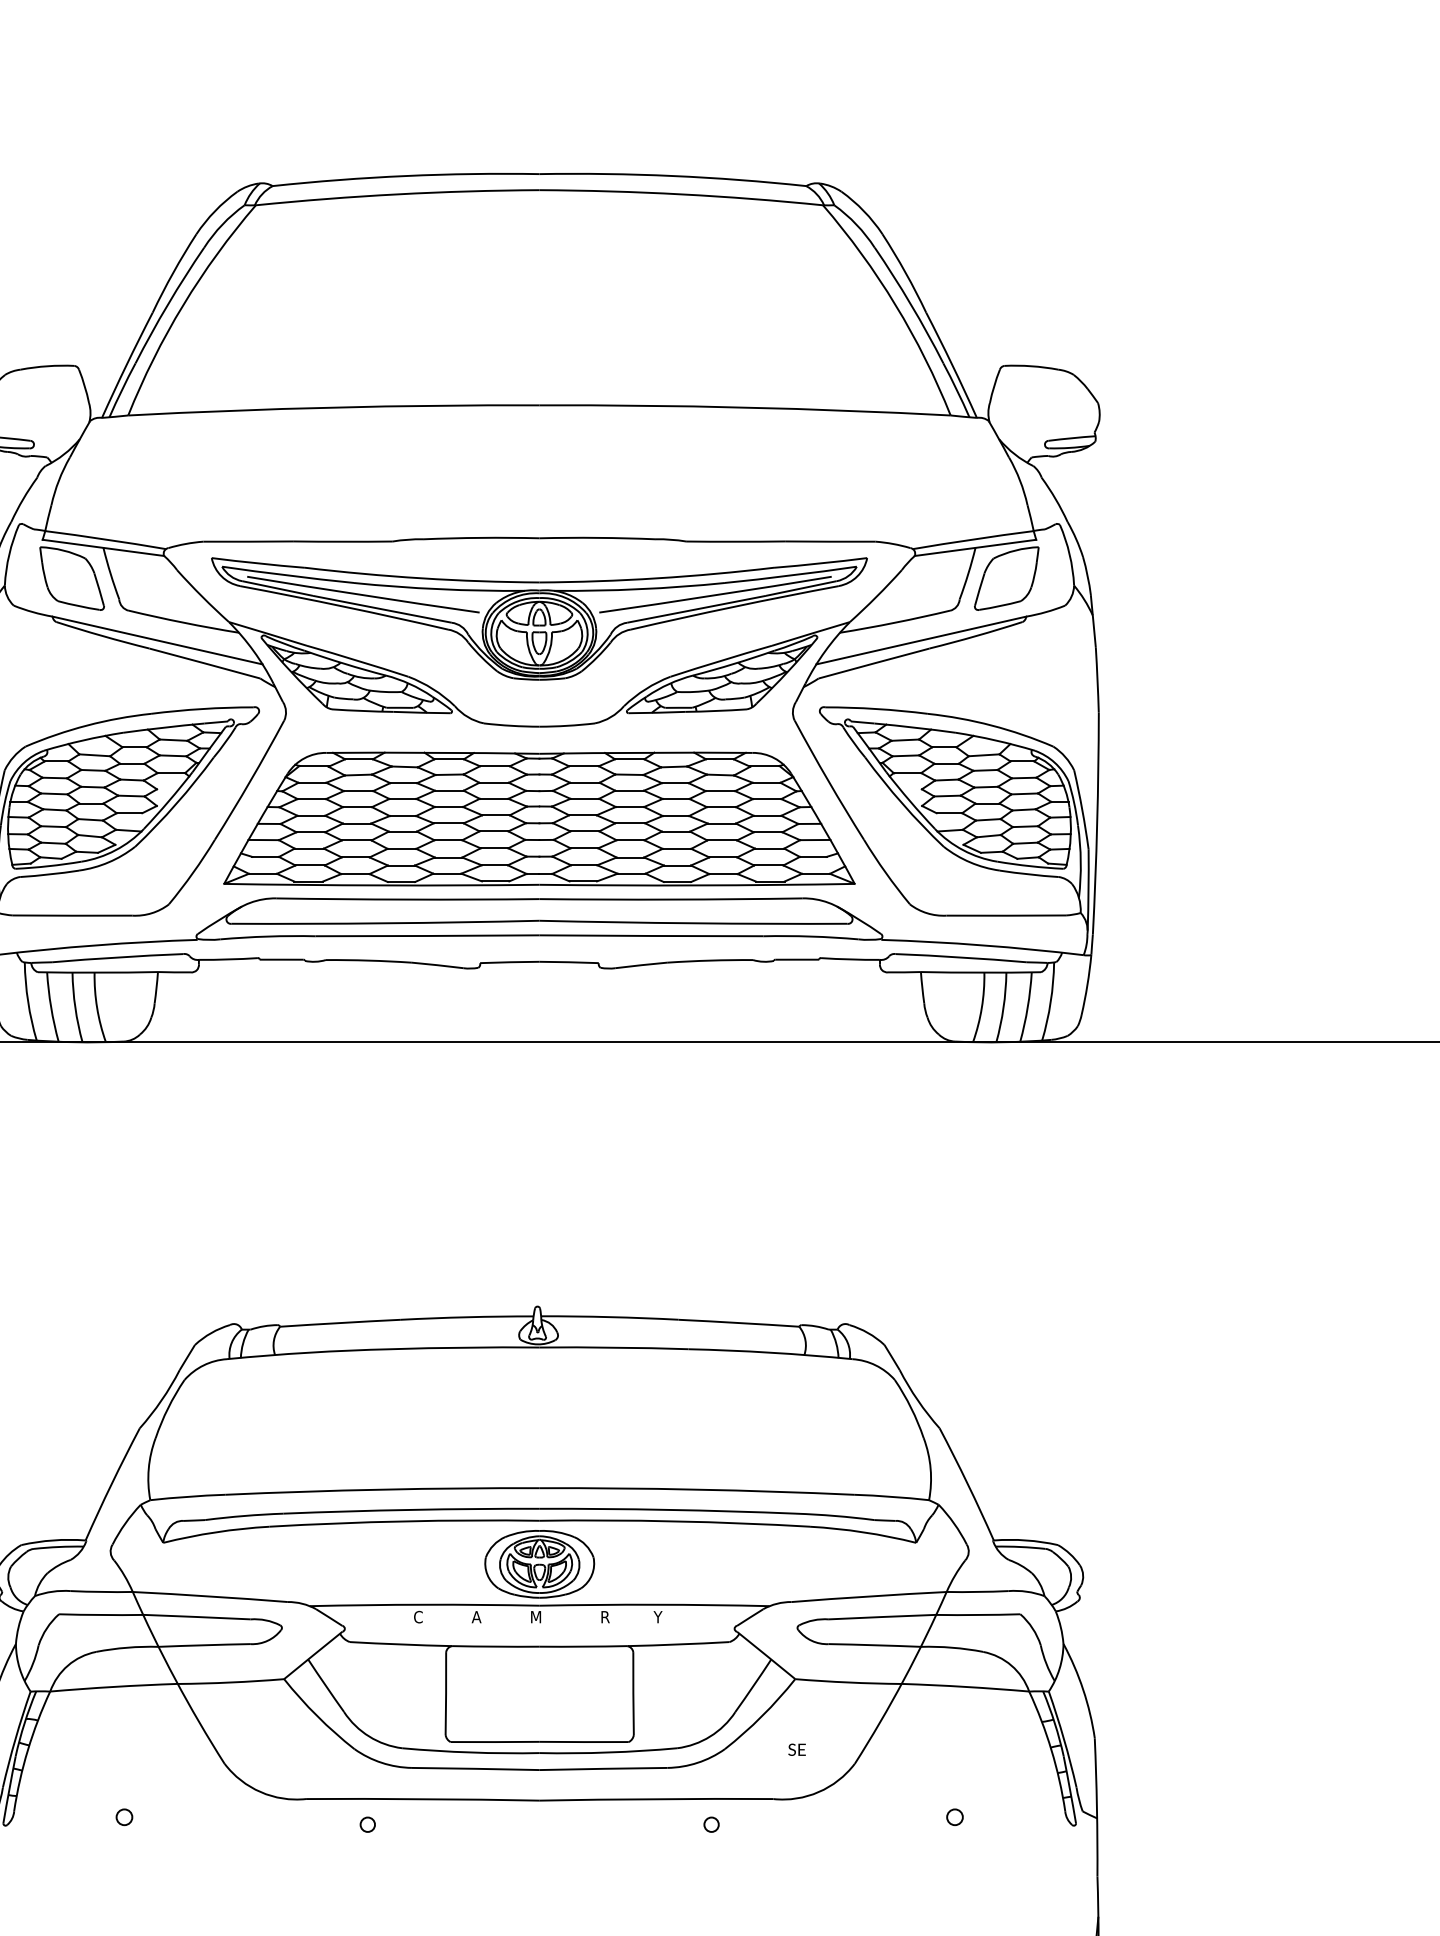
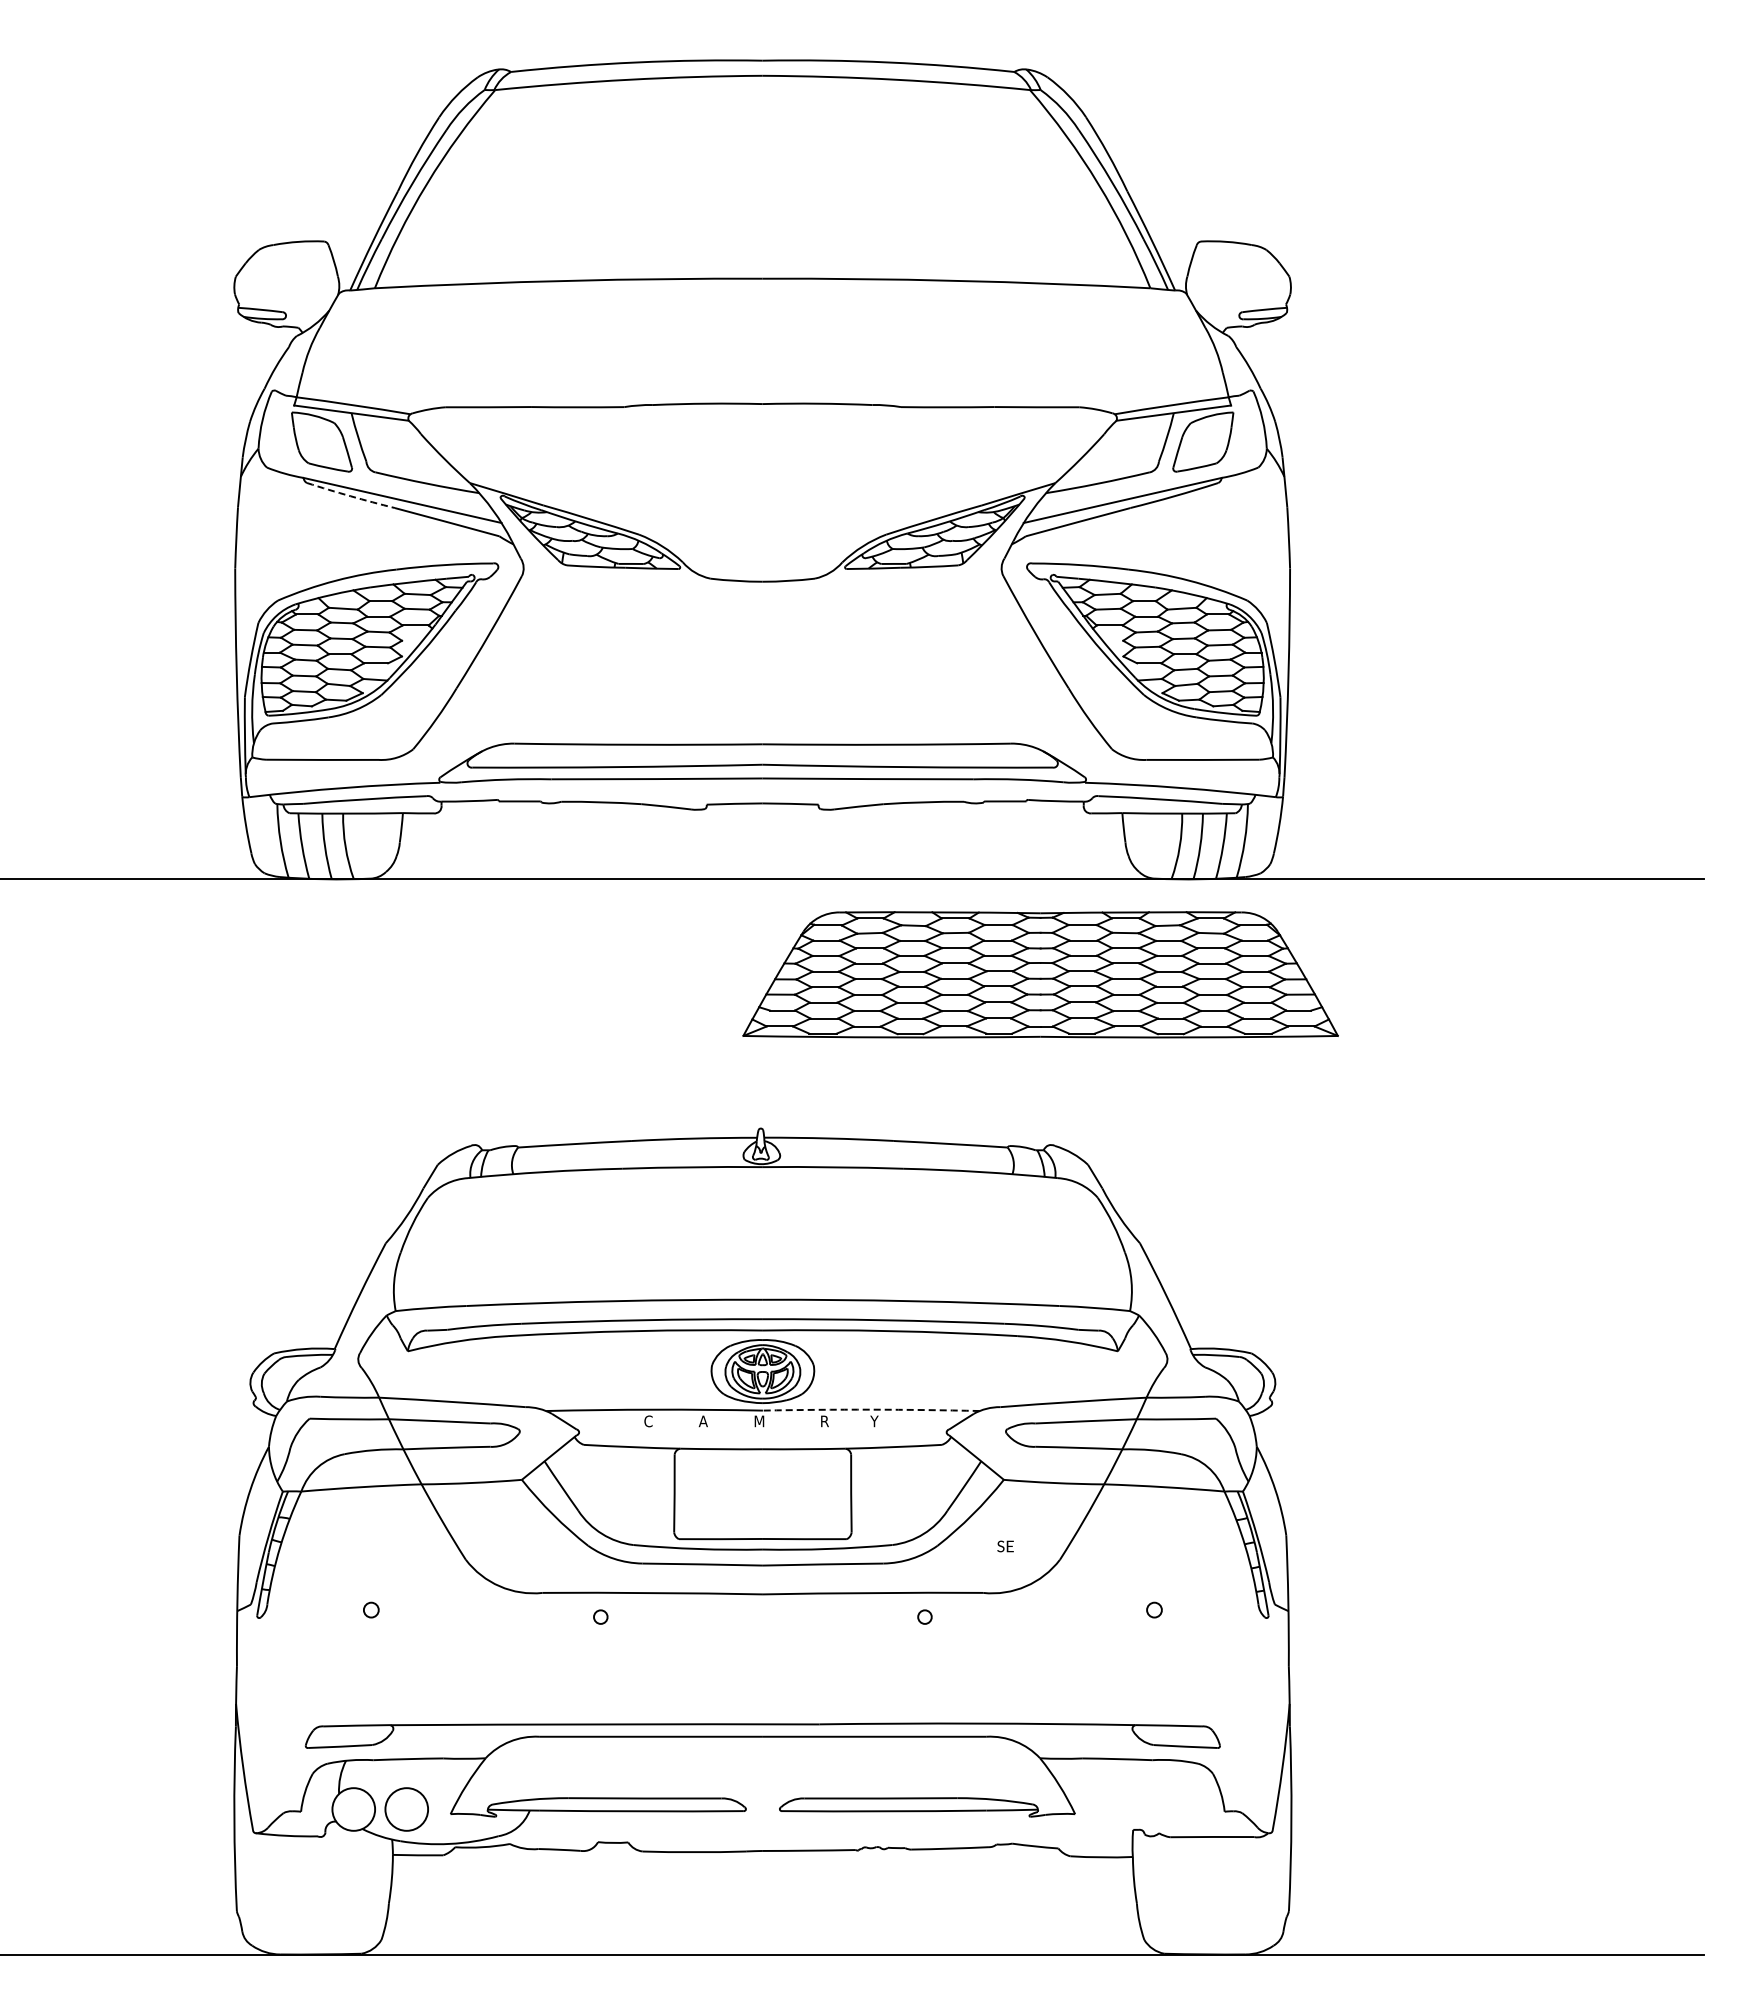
part: (539, 618) -> (762, 479), removed
arc: (102, 636) -> (350, 496), solid -> dashed
part: (539, 818) -> (1040, 974), moved
arc: (654, 1604) -> (871, 1409), solid -> dashed

